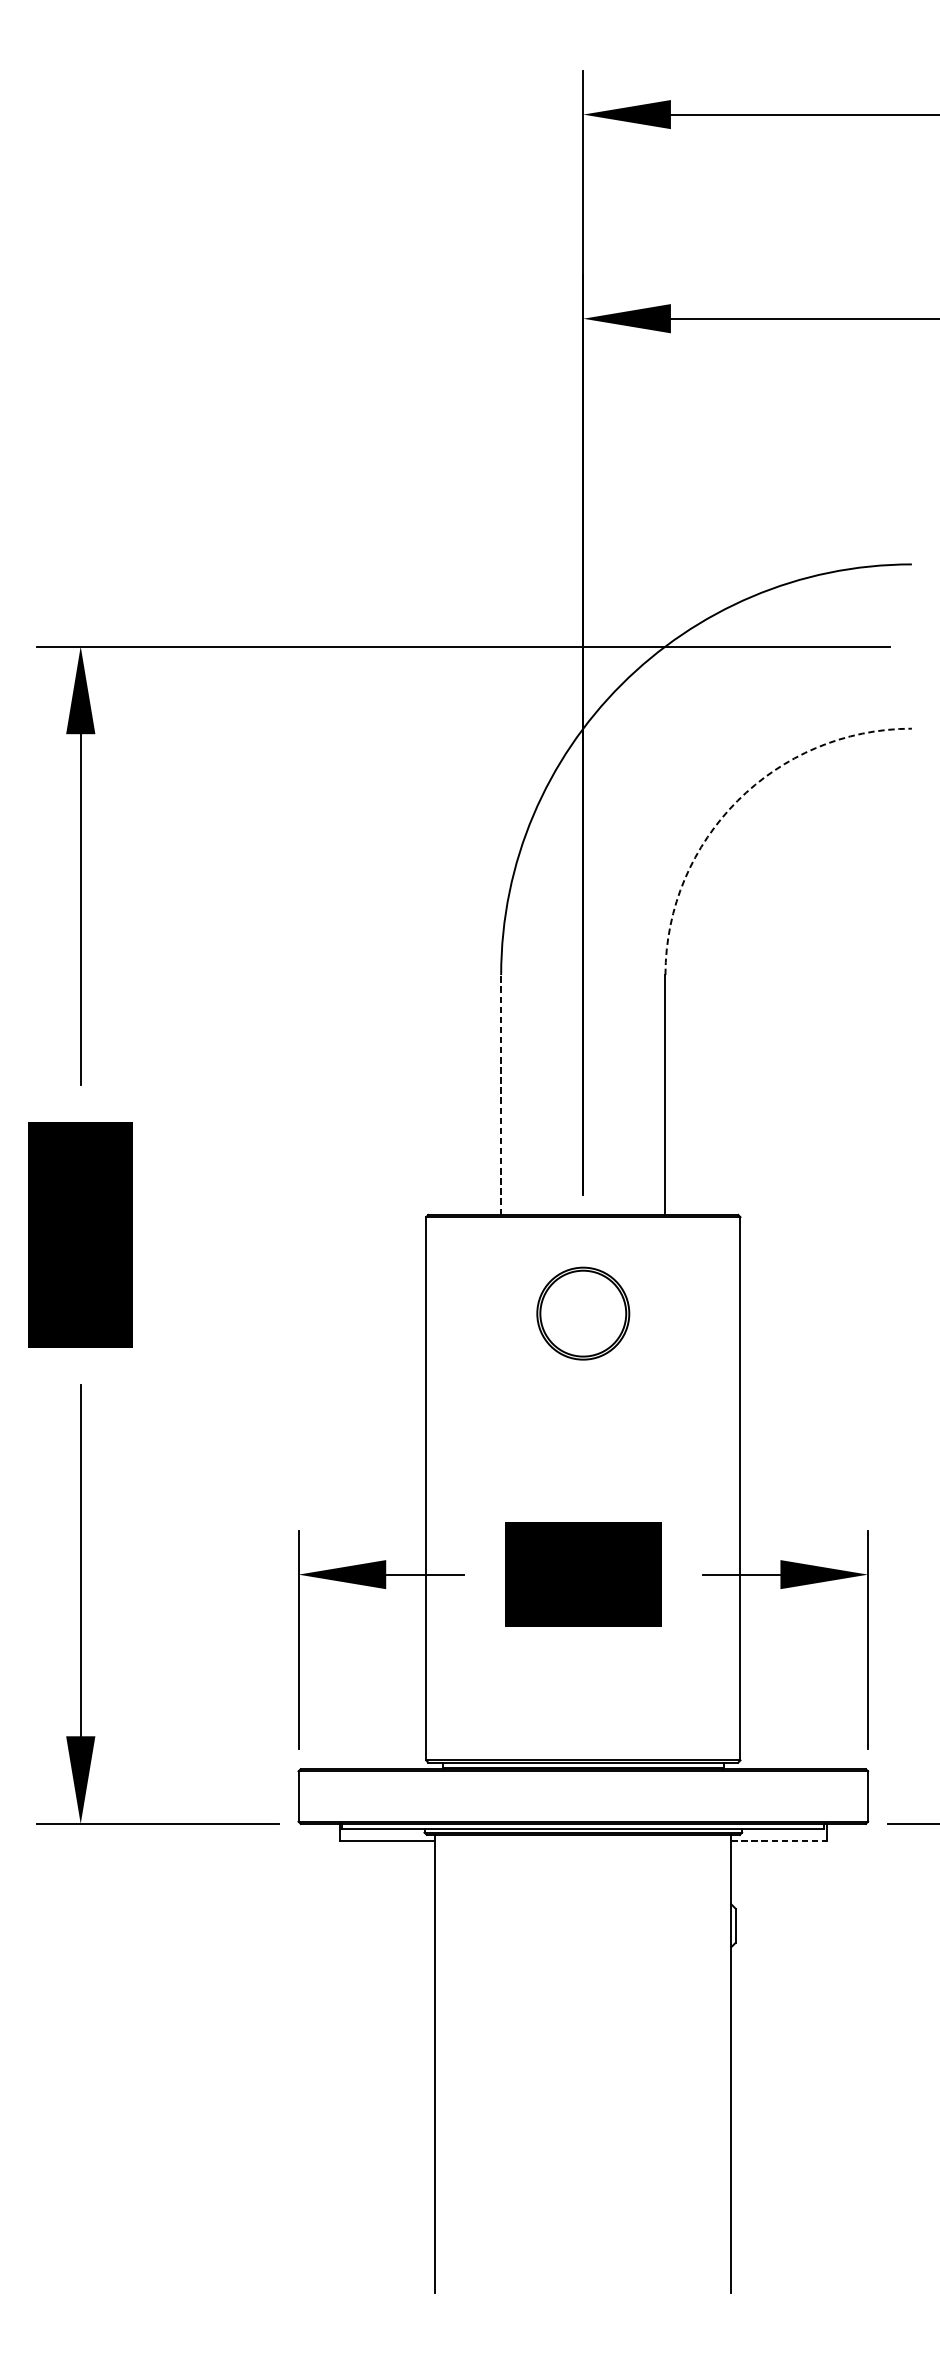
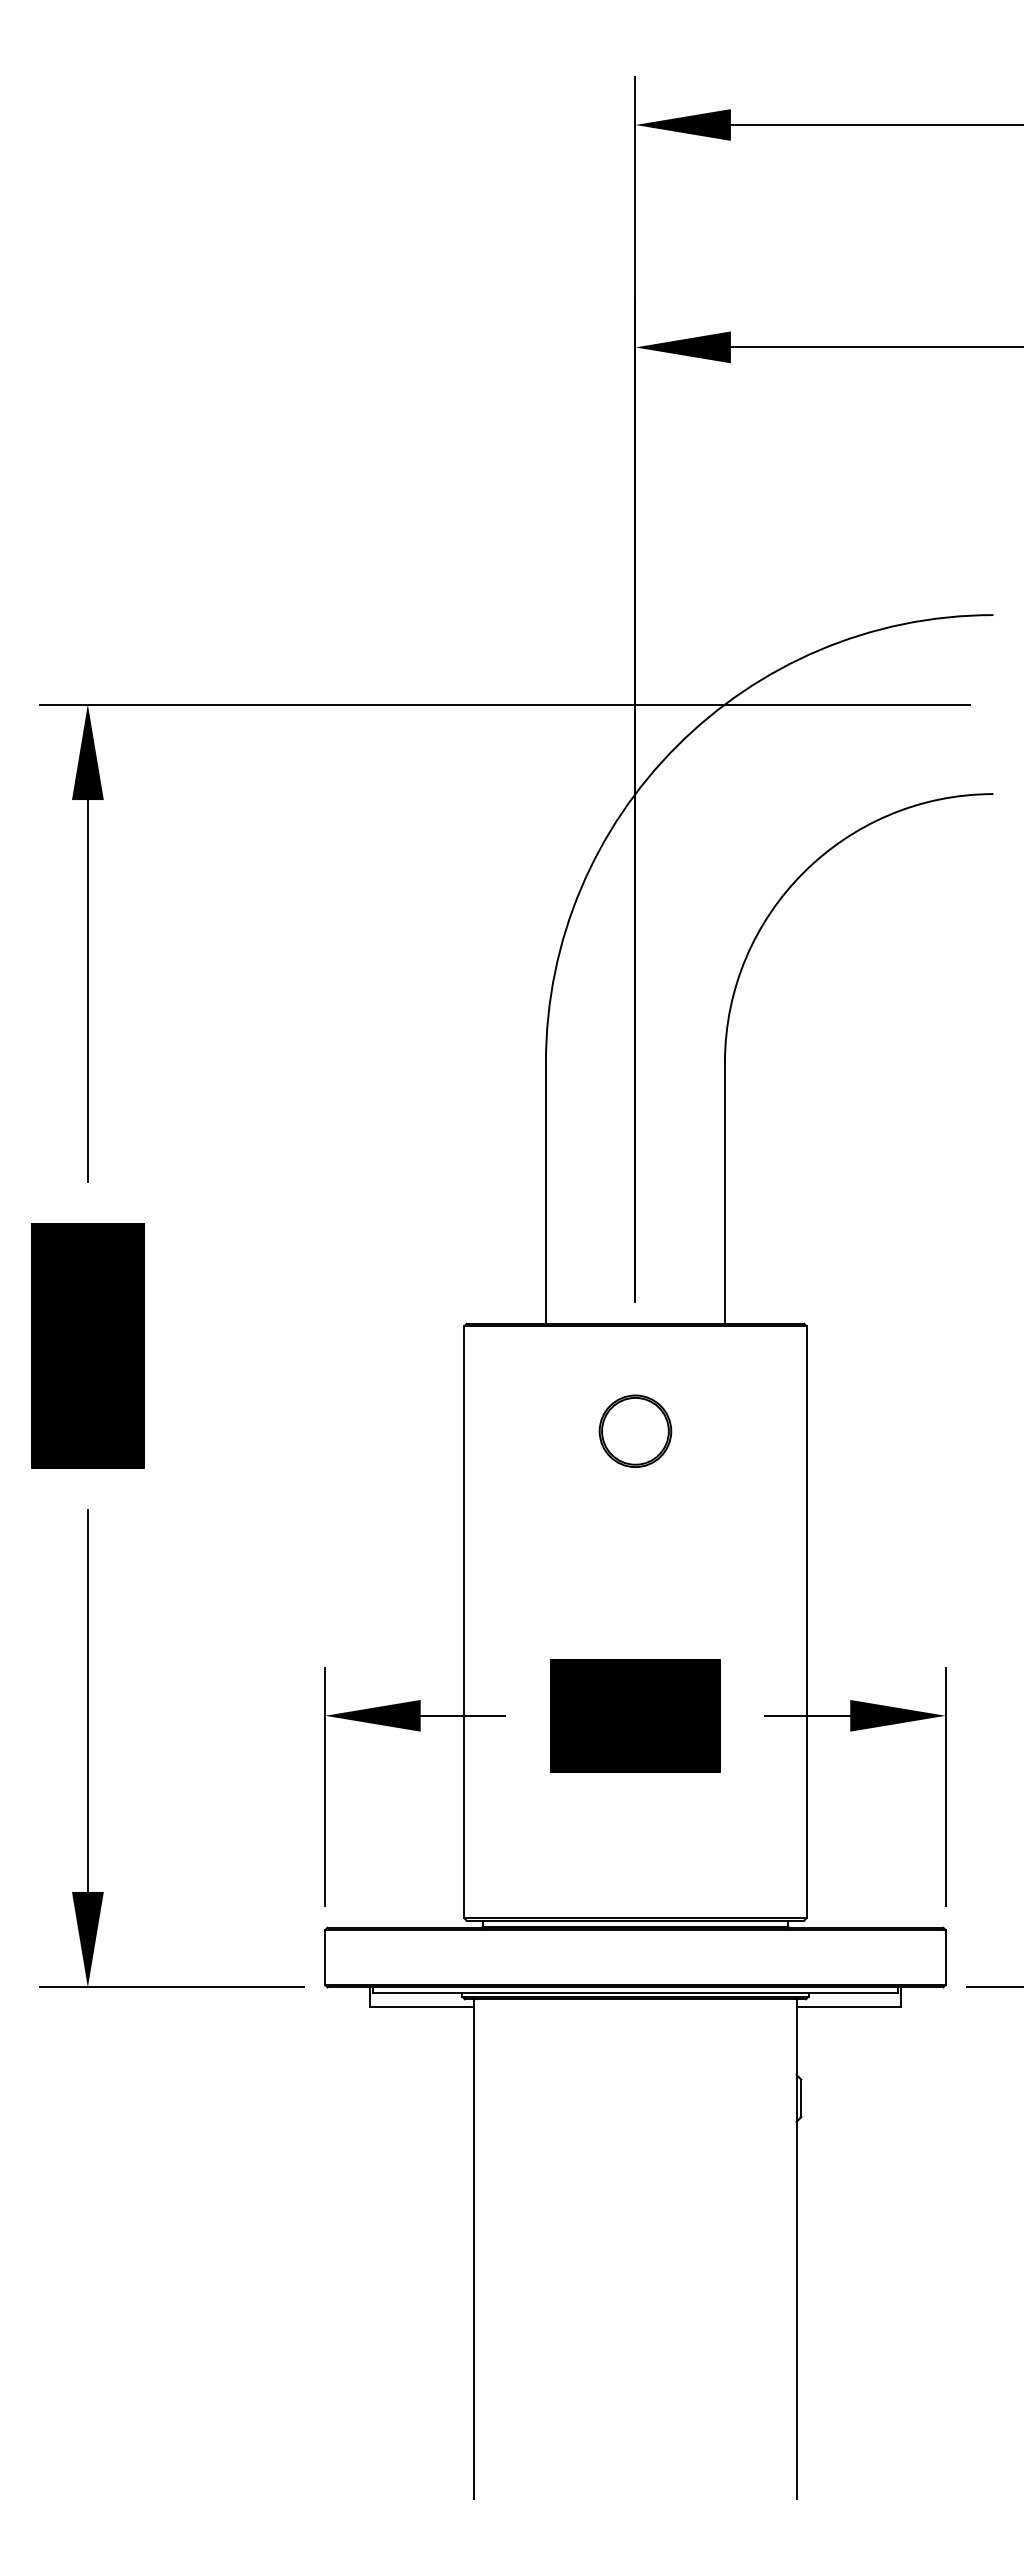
arc: (737, 800) -> (803, 872), dashed -> solid
line: (500, 1095) -> (545, 1193), dashed -> solid
part: (583, 1312) -> (635, 1430), size x0.71
line: (779, 1841) -> (849, 2006), dashed -> solid

